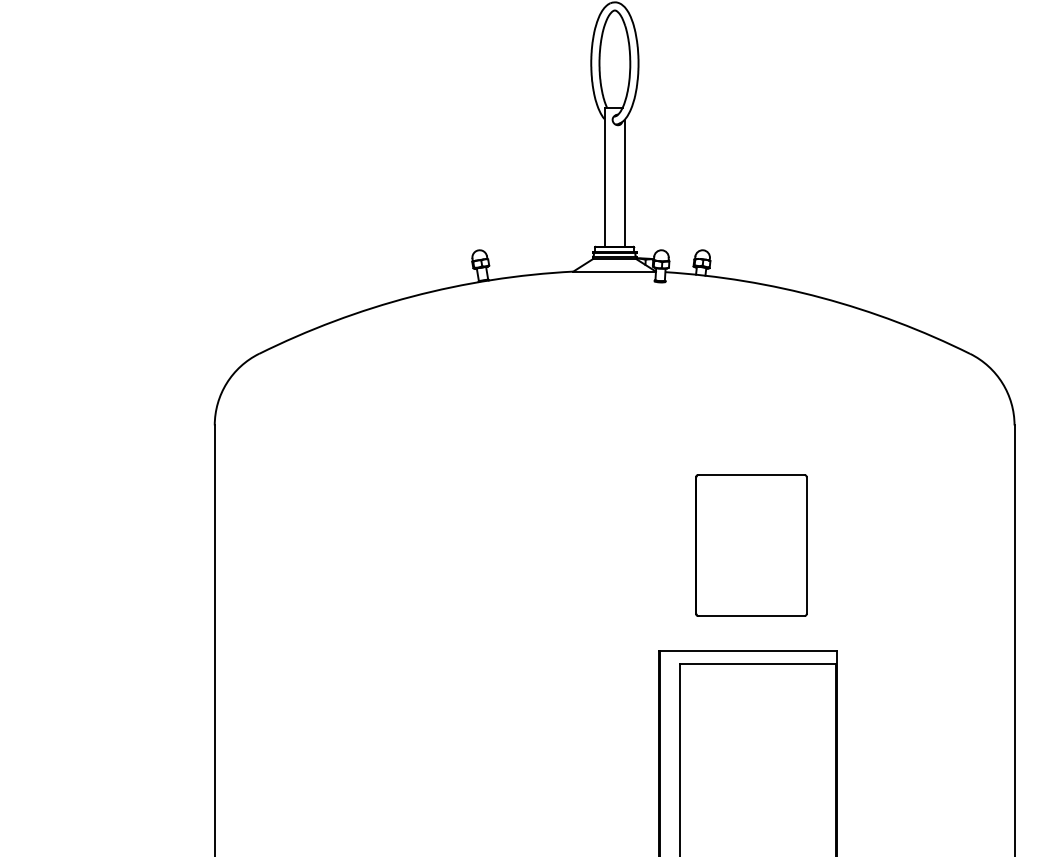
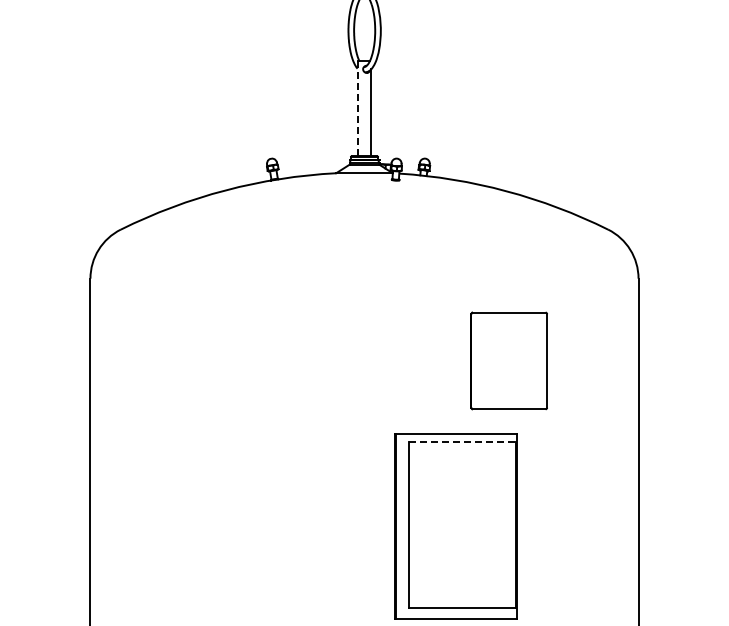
line: (604, 177) -> (357, 108), solid -> dashed
part: (750, 544) -> (508, 360), moved
line: (759, 664) -> (463, 442), solid -> dashed

